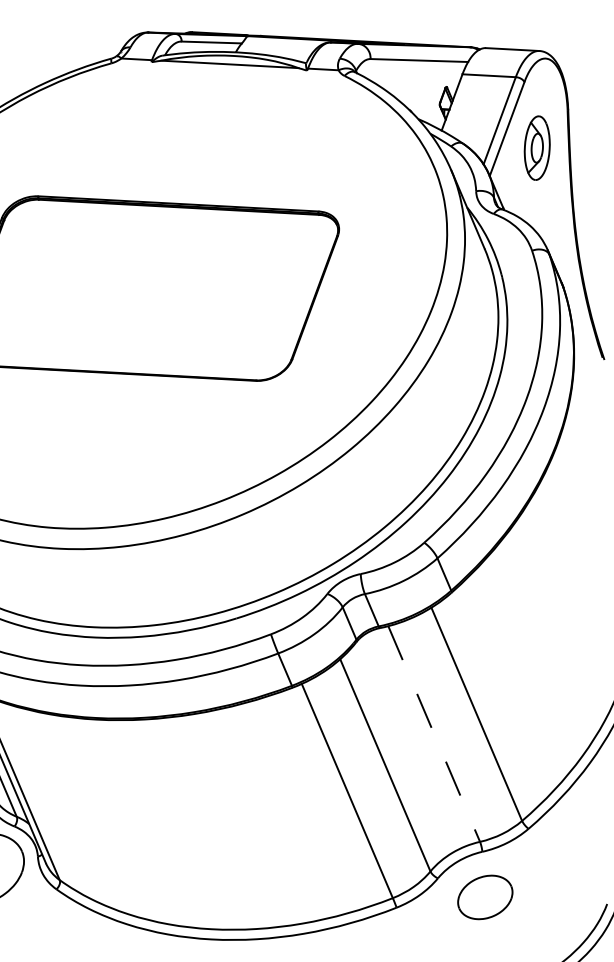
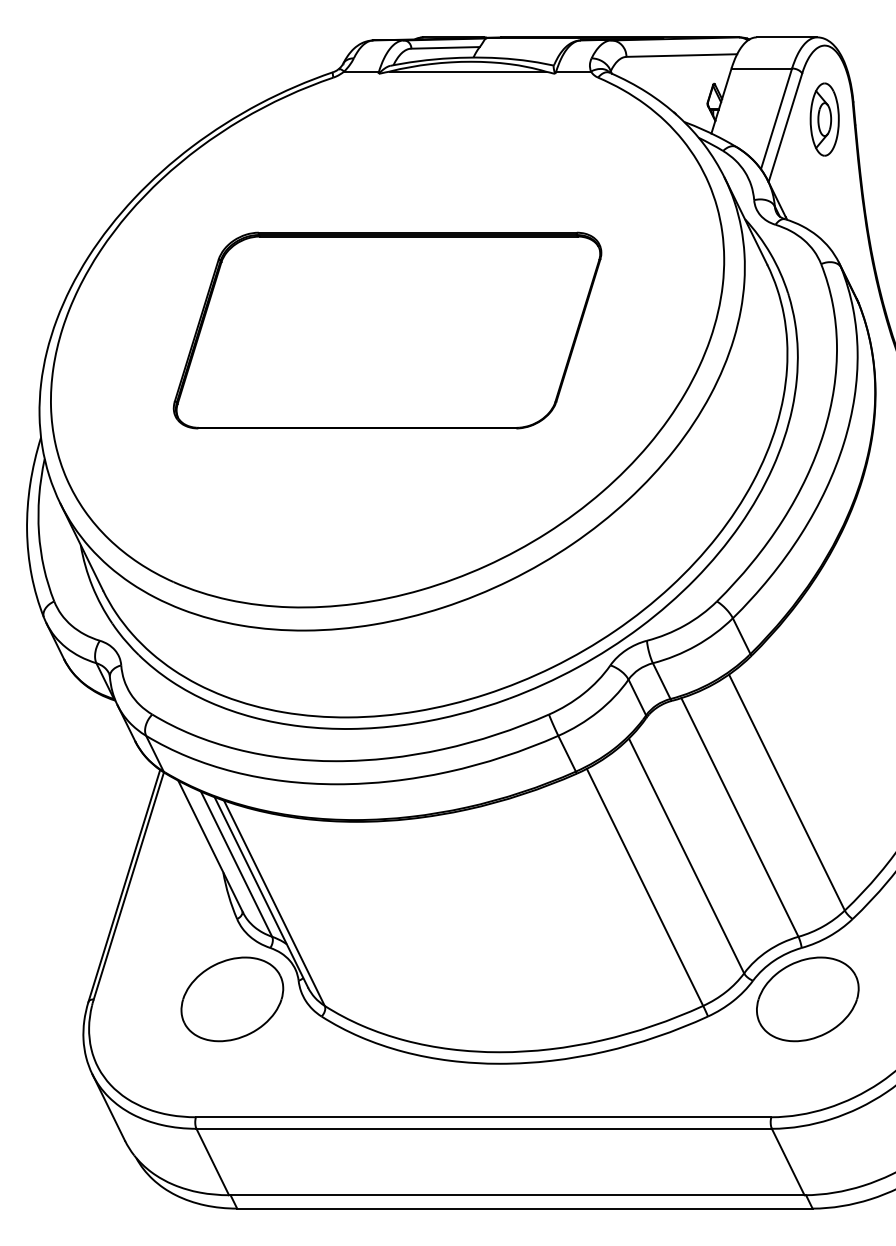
part: (537, 148) -> (824, 119), moved
line: (433, 734) -> (739, 817), dashed -> solid
part: (484, 897) -> (807, 999), size x1.67

